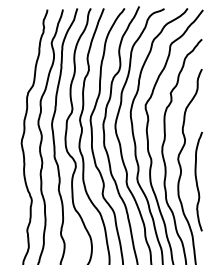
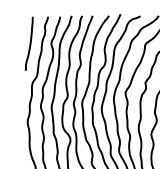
curve: (24, 43) -> (29, 43), added

